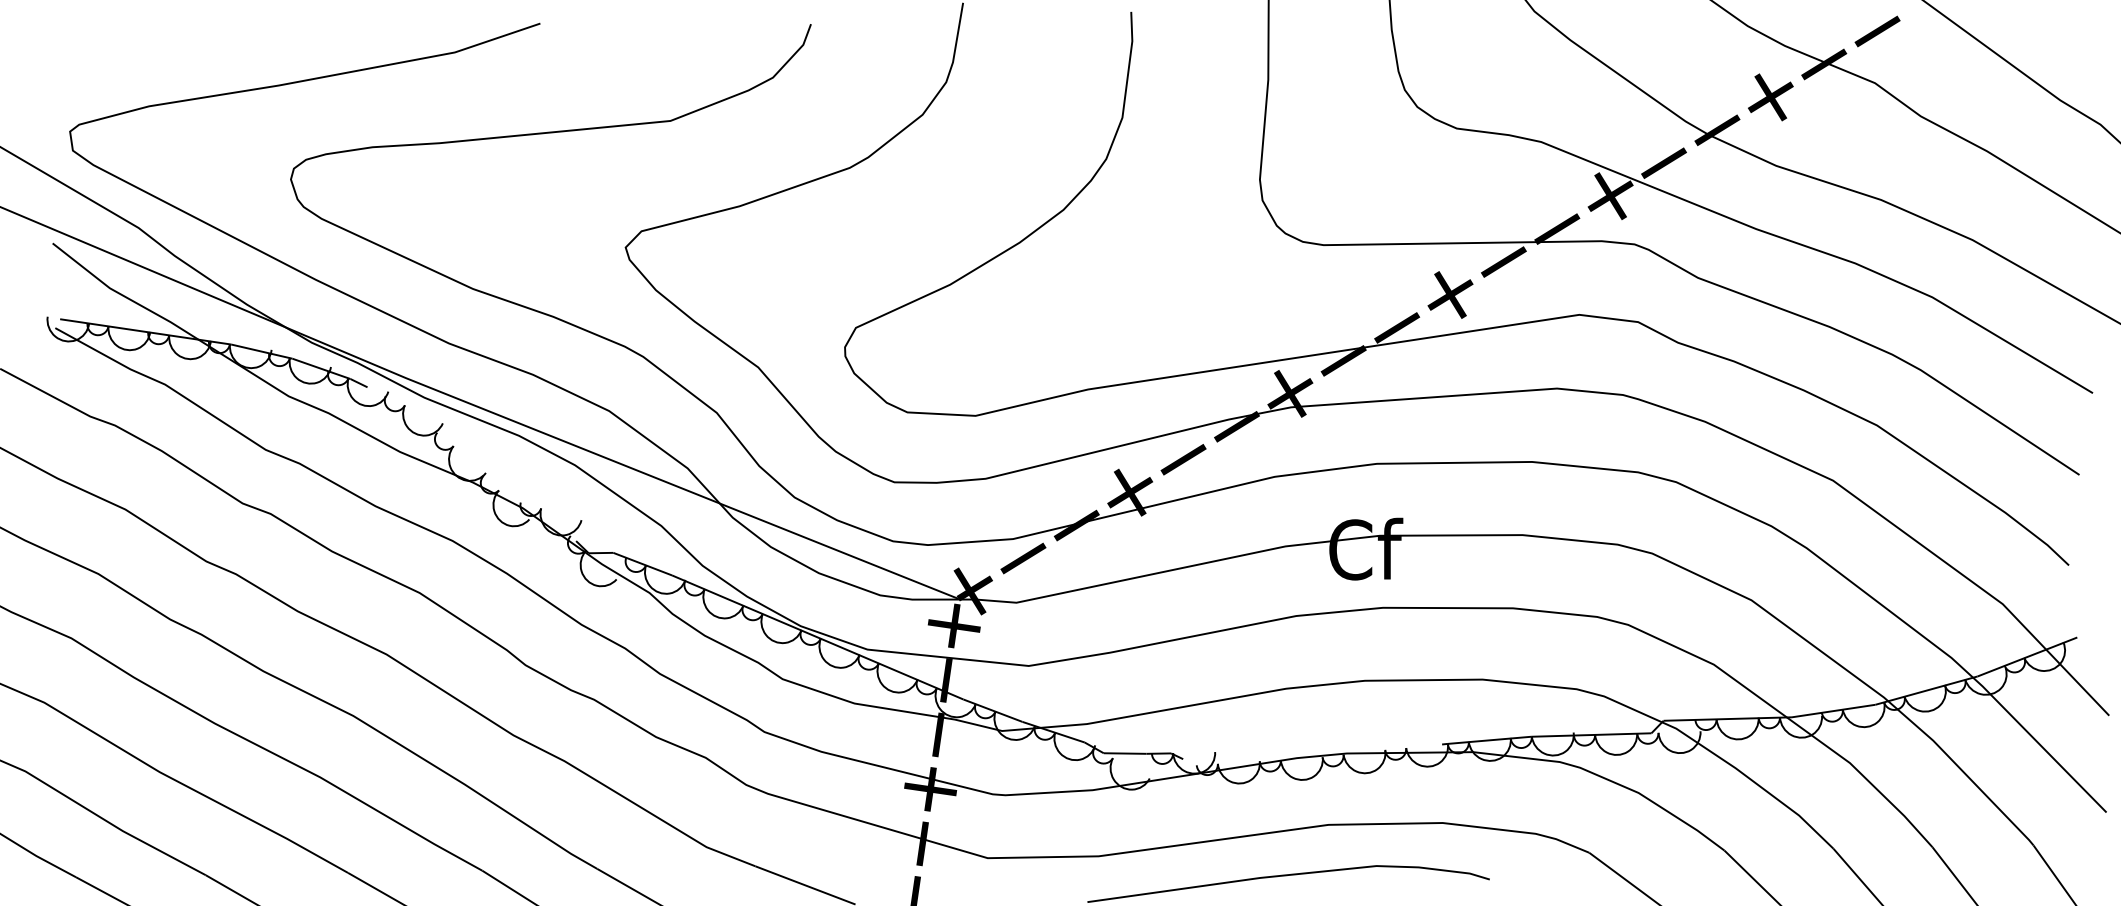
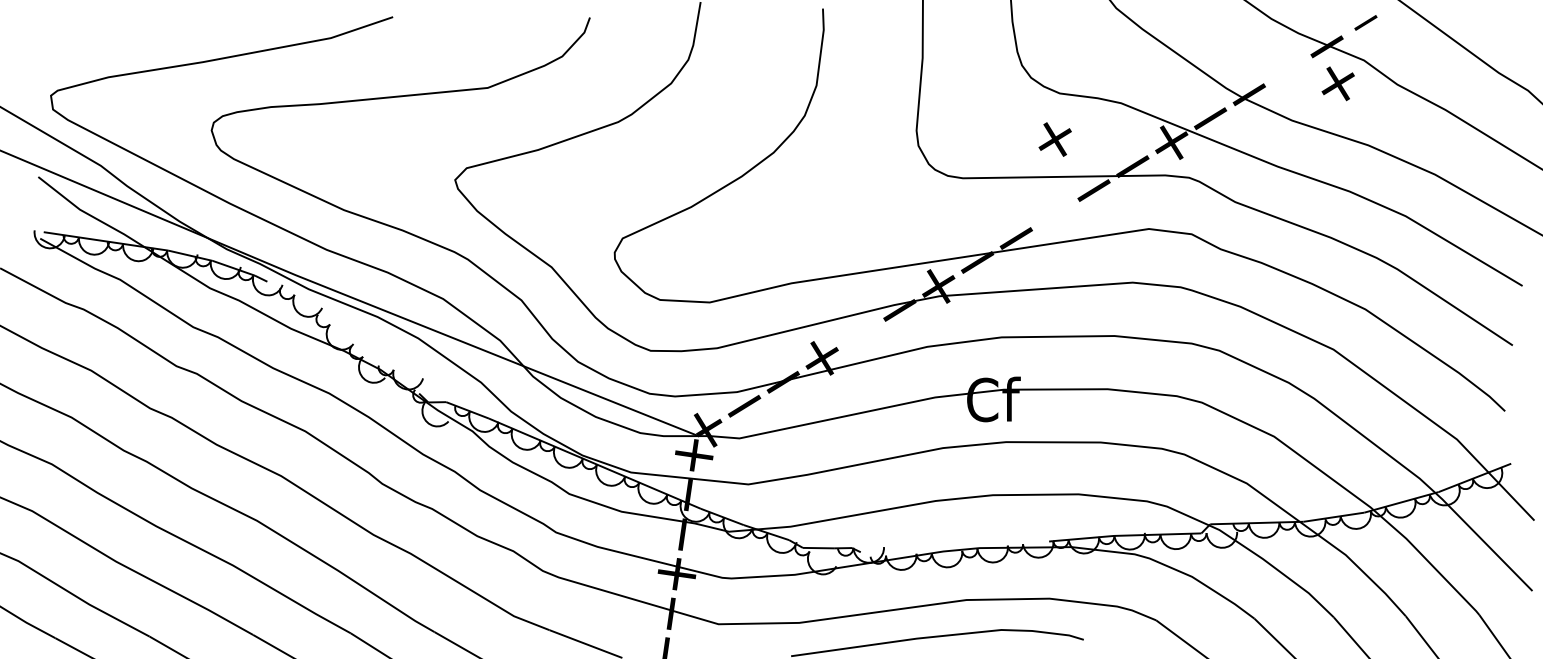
part: (1877, 30) -> (1365, 22), size x0.7
part: (1769, 96) -> (1337, 83), moved
part: (1449, 294) -> (1054, 139), moved
part: (1182, 459) -> (860, 334), removed

